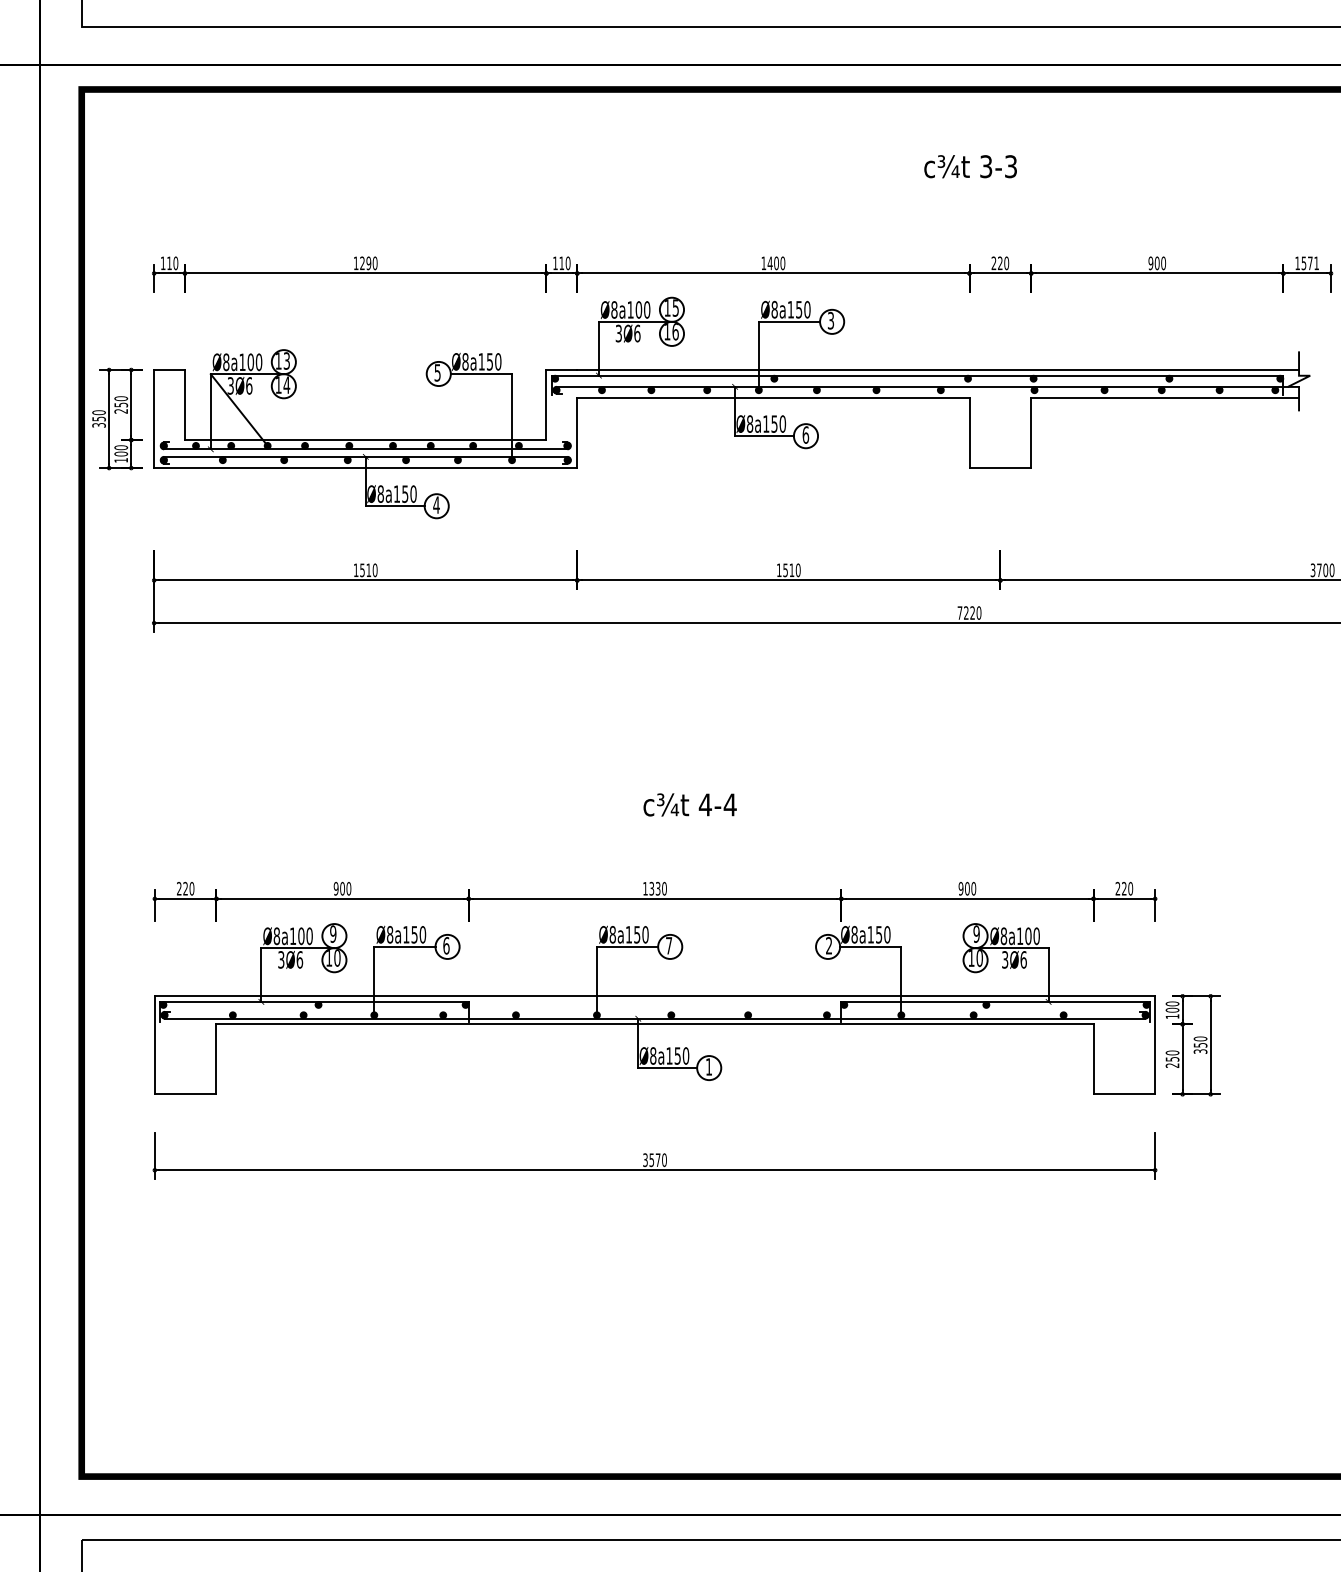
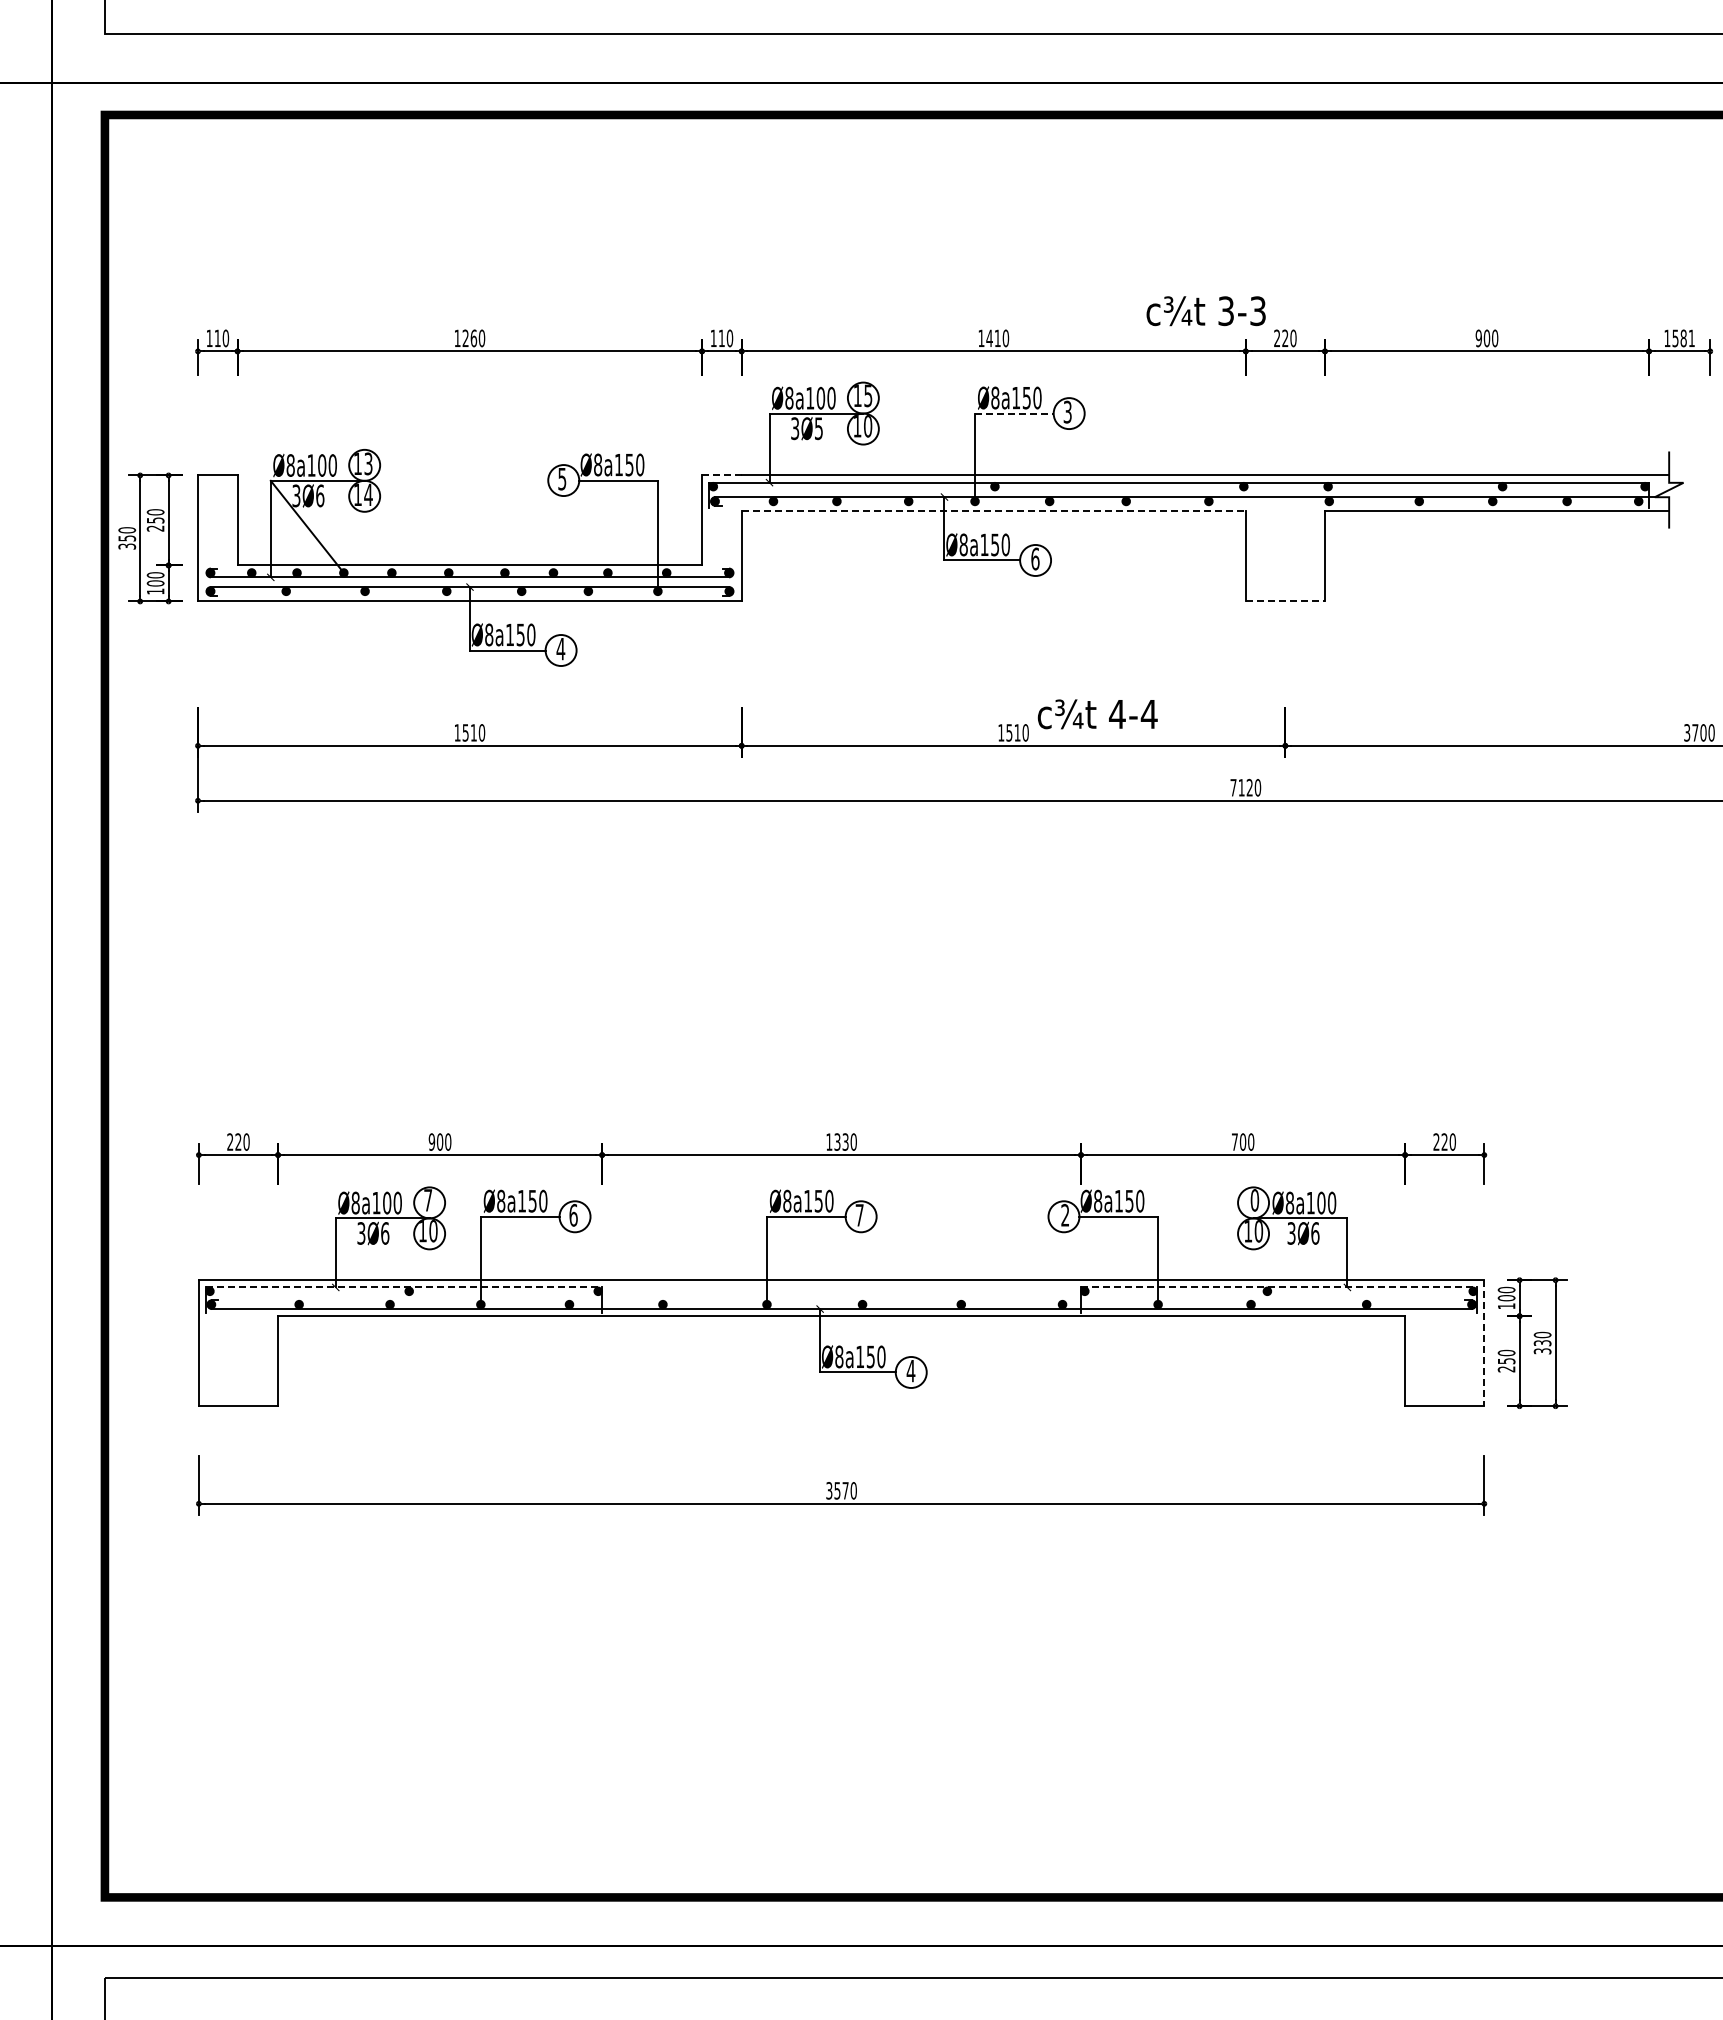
text: (970, 166) -> (1205, 311), moved
text: (368, 263) -> (473, 338), 1290 -> 1260
text: (776, 263) -> (997, 338), 1400 -> 1410
text: (1310, 263) -> (1683, 338), 1571 -> 1581
line: (789, 321) -> (1014, 413), solid -> dashed
text: (675, 331) -> (868, 426), 16 -> 10
text: (637, 333) -> (818, 428), 3Ø6 -> 3Ø5
line: (561, 370) -> (721, 475), solid -> dashed
line: (774, 398) -> (994, 511), solid -> dashed
line: (1000, 468) -> (1285, 601), solid -> dashed
text: (966, 612) -> (1241, 787), 7220 -> 7120
text: (689, 805) -> (1097, 714), moved
text: (960, 888) -> (1234, 1141), 900 -> 700
text: (333, 934) -> (428, 1200), 9 -> 7
text: (976, 934) -> (1254, 1200), 9 -> 0
line: (314, 1001) -> (404, 1287), solid -> dashed
line: (995, 1001) -> (1279, 1287), solid -> dashed
text: (1199, 1044) -> (1541, 1342), 350 -> 330
line: (1155, 1045) -> (1484, 1343), solid -> dashed
text: (708, 1067) -> (910, 1371), 1 -> 4

